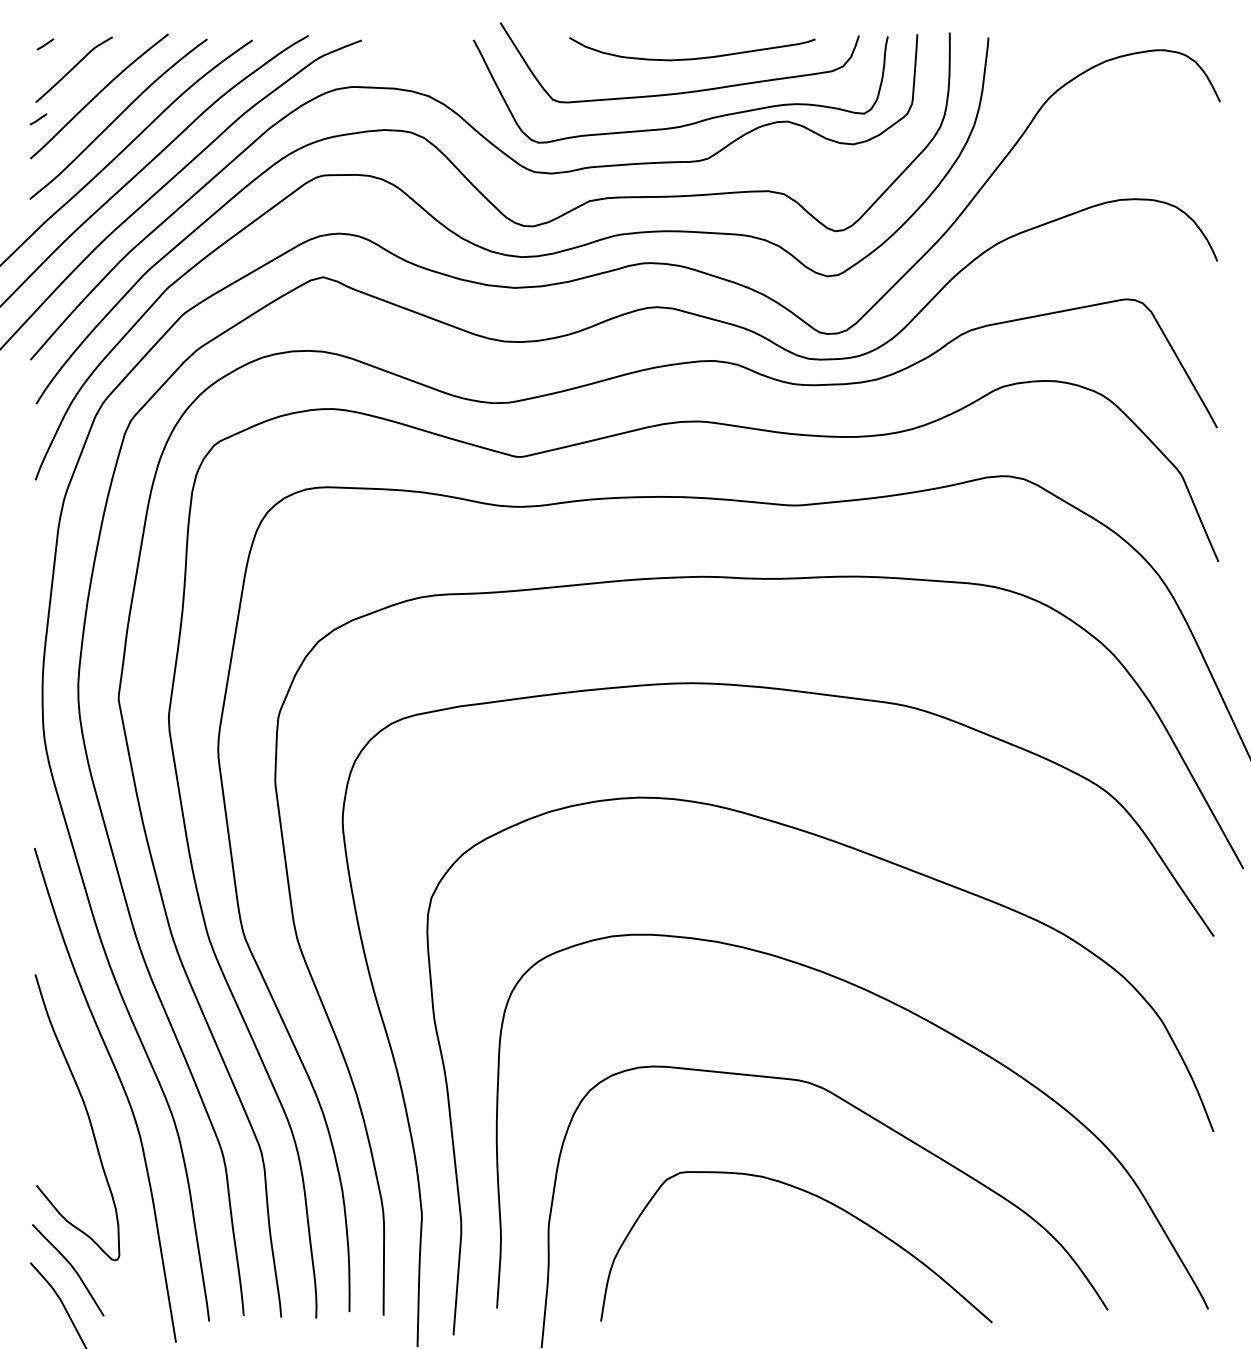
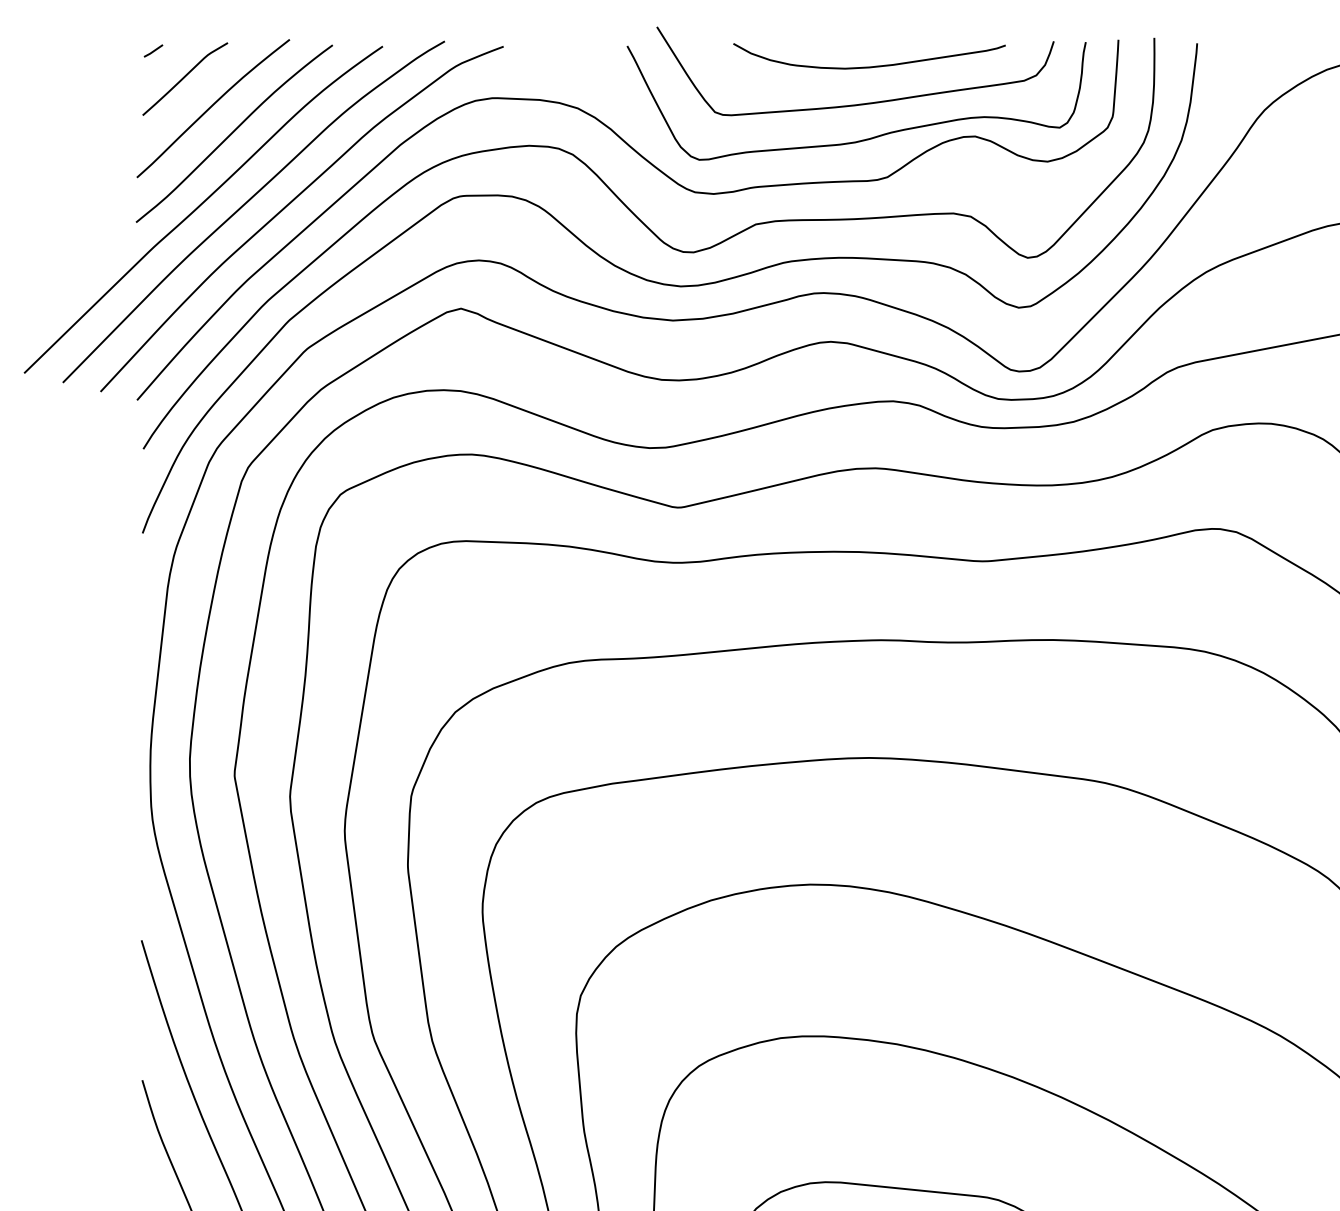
line: (38, 119) -> (145, 134), removed

